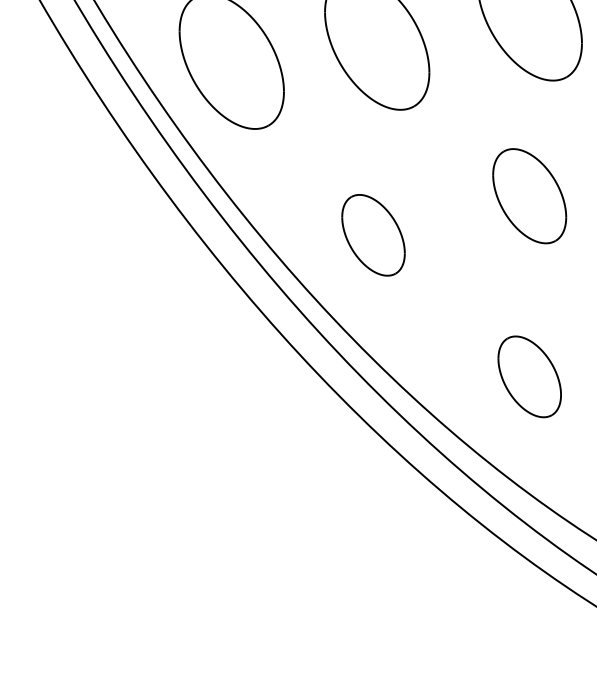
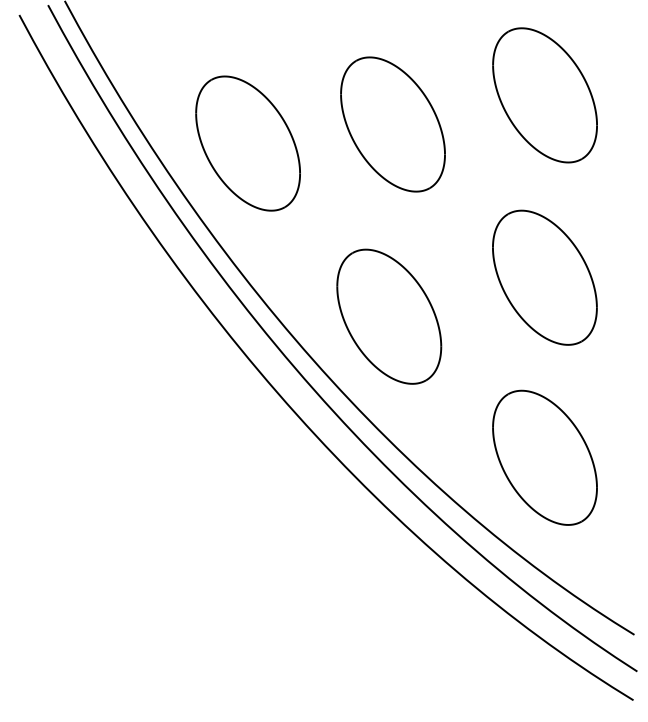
part: (529, 196) -> (544, 277), size x1.43
part: (373, 235) -> (389, 316), size x1.67
part: (529, 376) -> (544, 457), size x1.67

